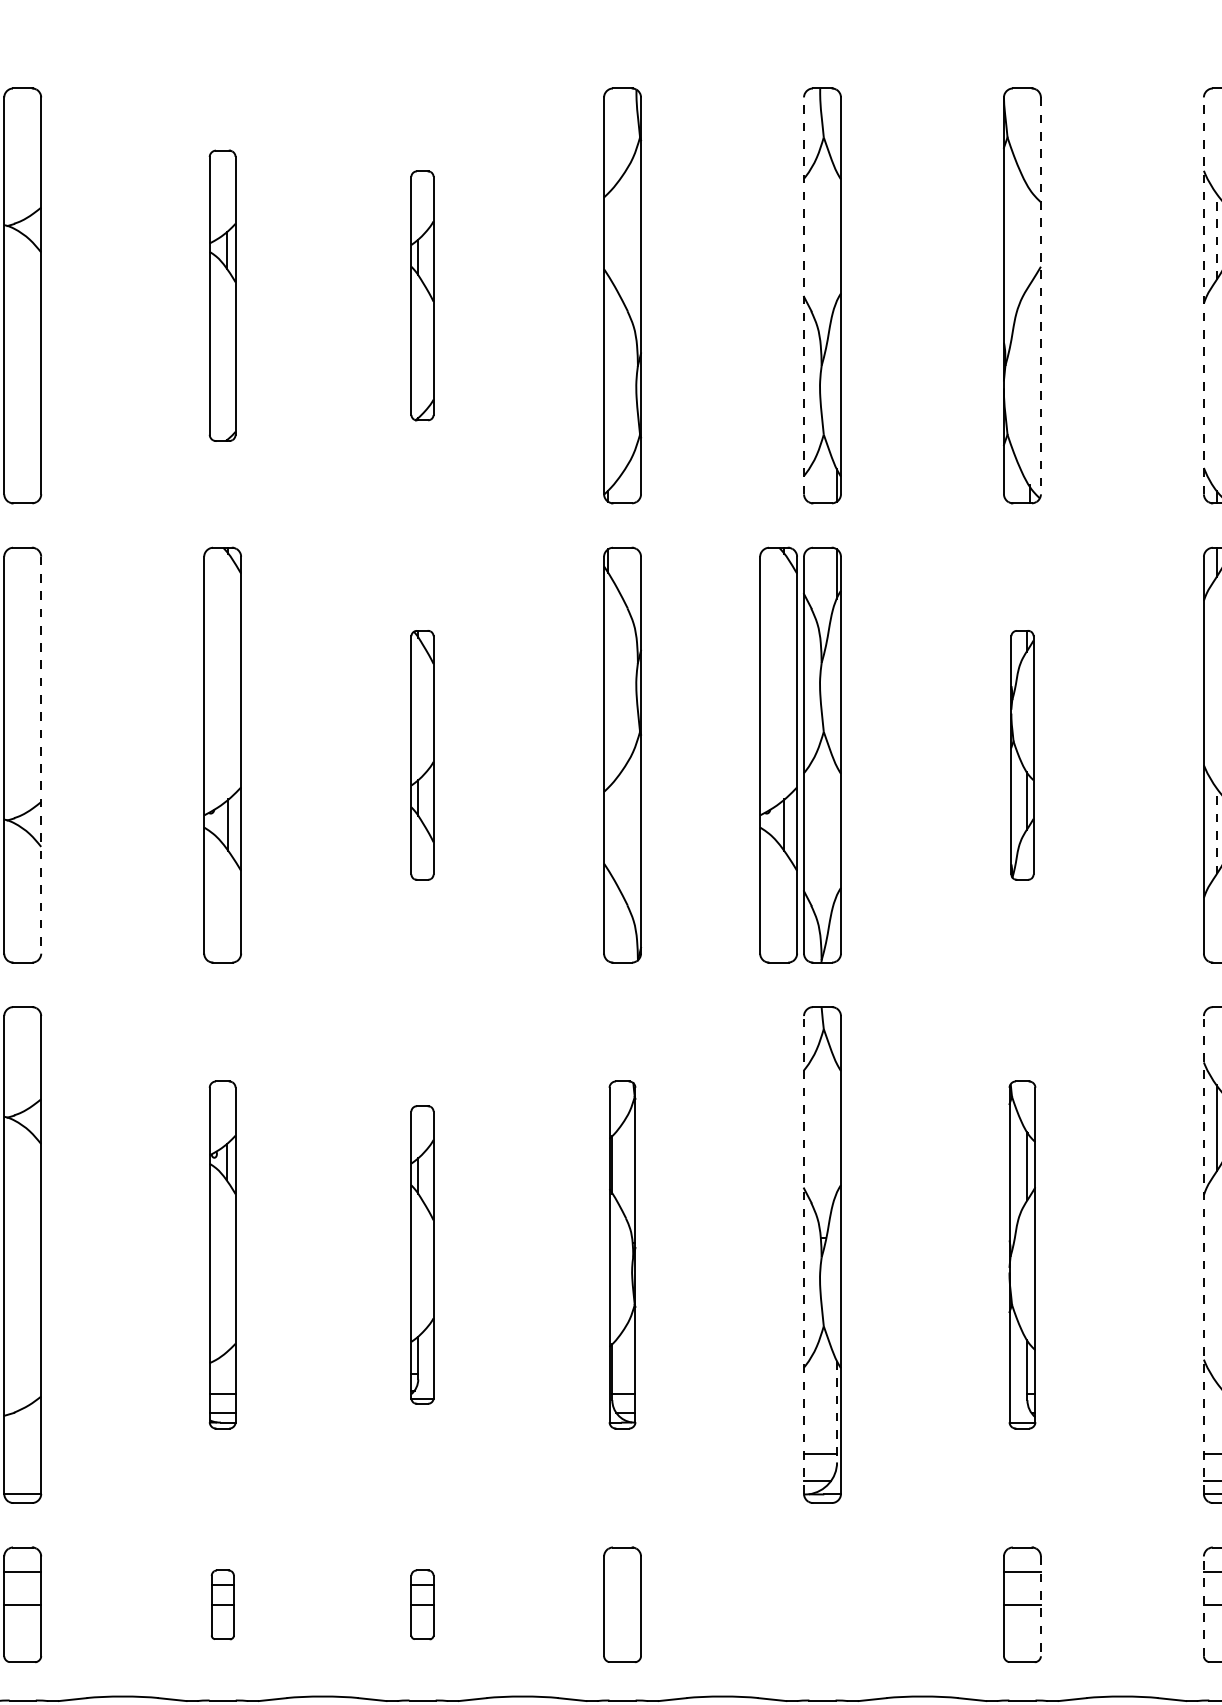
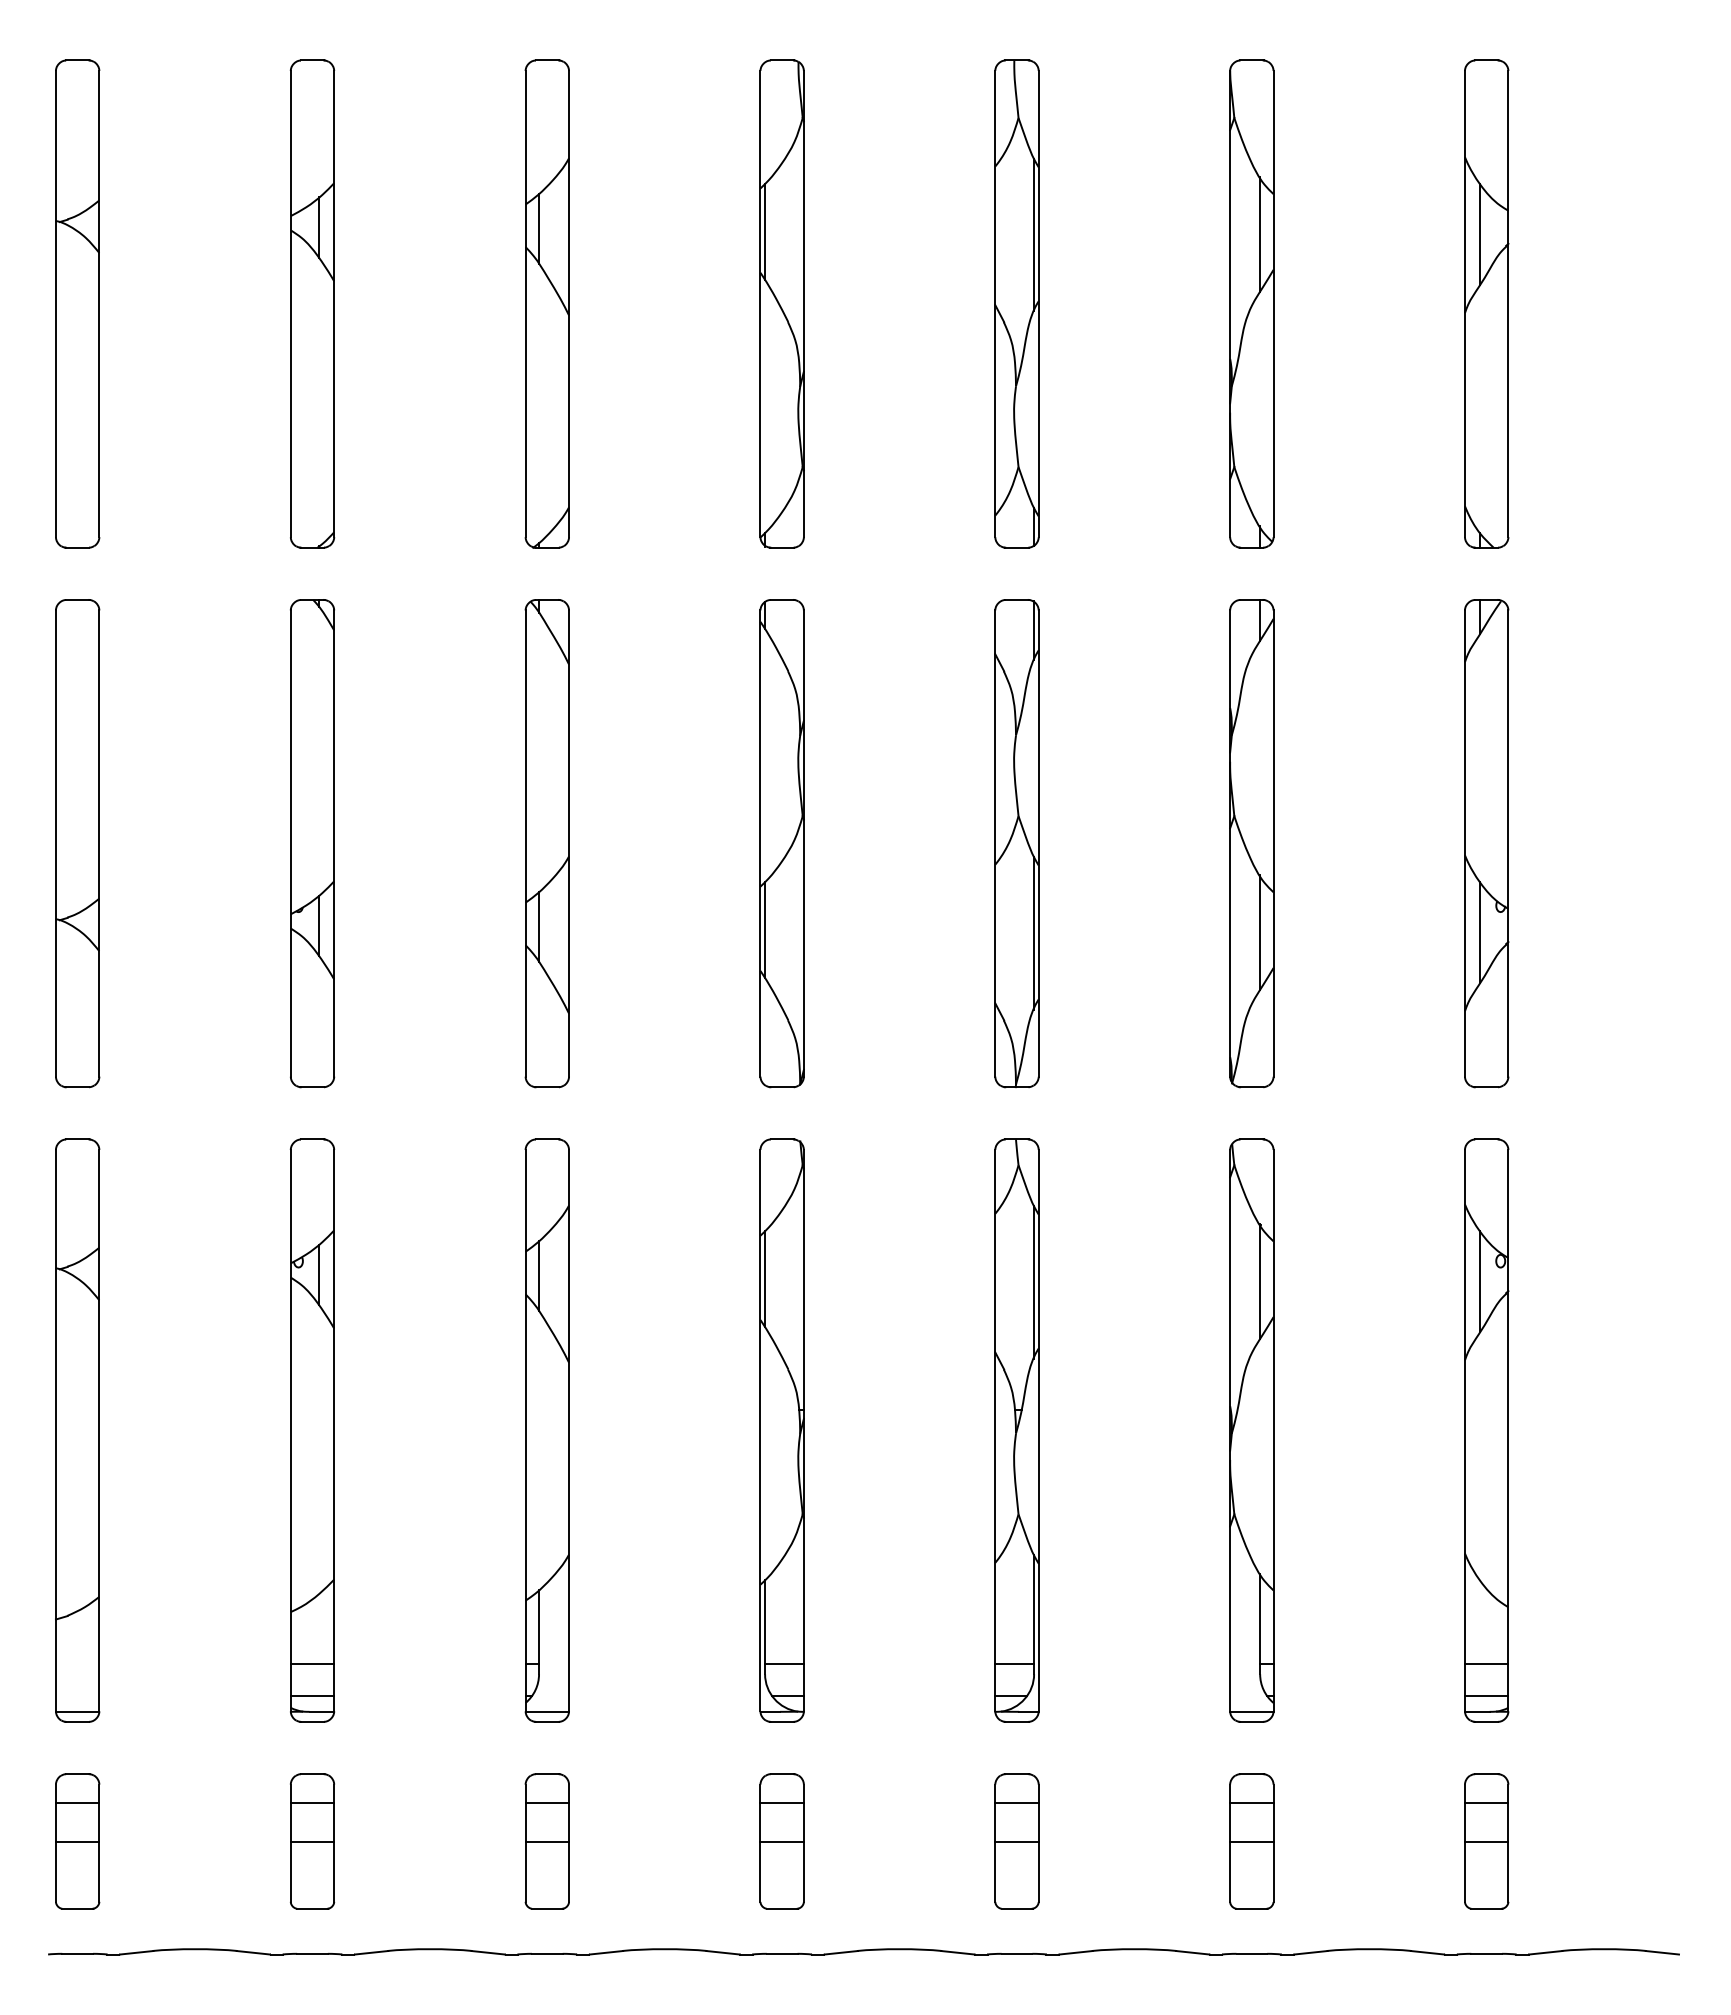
line: (608, 234) -> (765, 231), added
line: (837, 236) -> (1034, 234), added
line: (1029, 236) -> (1260, 234), added
line: (1216, 236) -> (1479, 234), dashed -> solid
part: (222, 295) -> (312, 303), size x1.43
part: (421, 295) -> (546, 303), size x1.67
line: (804, 295) -> (995, 303), dashed -> solid
line: (1203, 295) -> (1464, 303), dashed -> solid
line: (1040, 296) -> (1273, 304), dashed -> solid
part: (421, 755) -> (546, 843), size x1.67
part: (778, 755) -> (965, 843), removed
part: (1022, 755) -> (1251, 843), size x1.67
line: (41, 756) -> (99, 844), dashed -> solid
line: (608, 828) -> (765, 929), added
line: (837, 830) -> (1034, 932), added
line: (1216, 830) -> (1479, 932), dashed -> solid
line: (837, 1128) -> (1034, 1281), added
part: (222, 1254) -> (312, 1430), size x1.43
part: (421, 1254) -> (546, 1430), size x1.67
part: (621, 1254) -> (781, 1430), size x1.43
line: (804, 1254) -> (995, 1430), dashed -> solid
part: (1022, 1254) -> (1251, 1430), size x1.43
line: (1203, 1254) -> (1464, 1430), dashed -> solid
line: (837, 1411) -> (1034, 1614), dashed -> solid
line: (621, 1571) -> (781, 1802), added
part: (222, 1604) -> (312, 1841), size x1.67
part: (421, 1604) -> (546, 1841), size x1.67
line: (621, 1604) -> (781, 1841), added
part: (822, 1604) -> (1016, 1841), added
line: (1040, 1606) -> (1273, 1843), dashed -> solid
line: (1203, 1606) -> (1464, 1843), dashed -> solid

